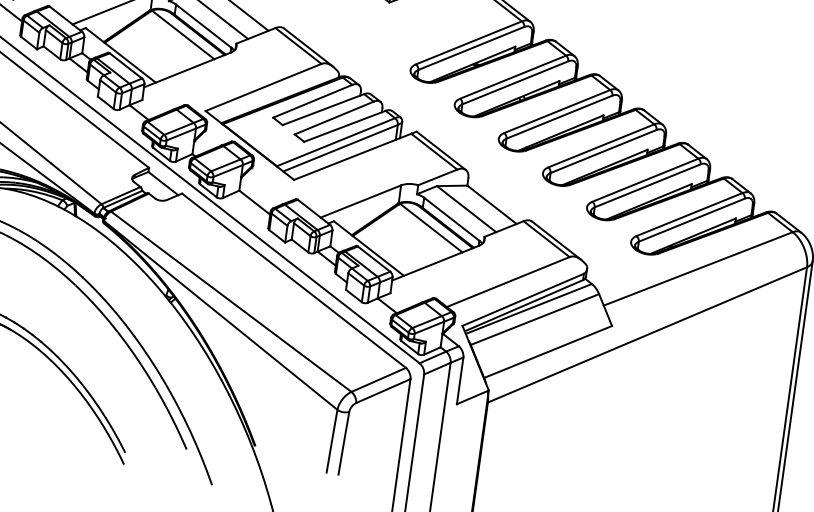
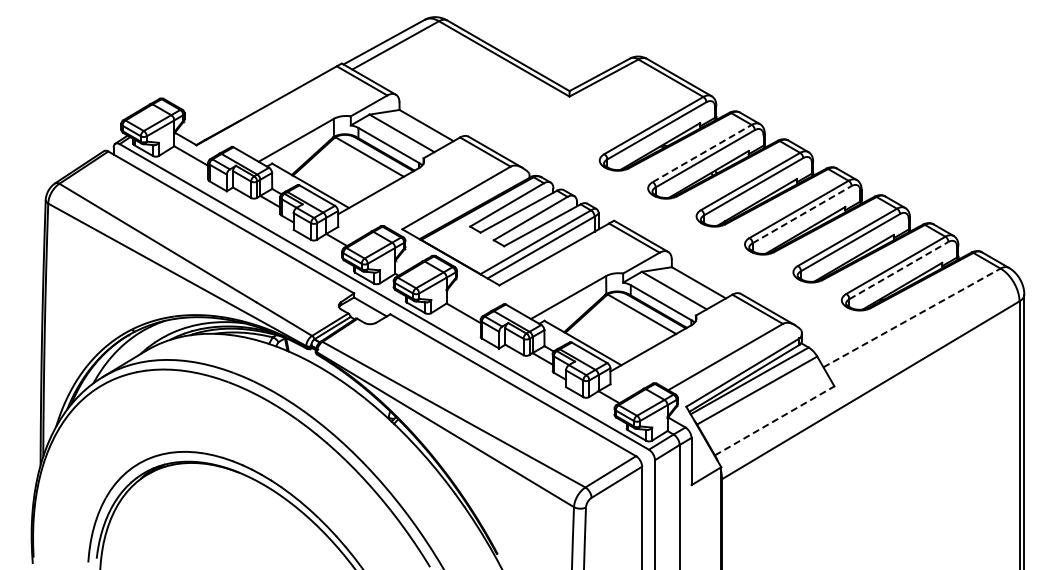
line: (513, 77) -> (702, 153), solid -> dashed
line: (604, 151) -> (802, 214), solid -> dashed
line: (692, 220) -> (899, 270), solid -> dashed
line: (698, 268) -> (912, 317), solid -> dashed
line: (548, 351) -> (775, 420), solid -> dashed

